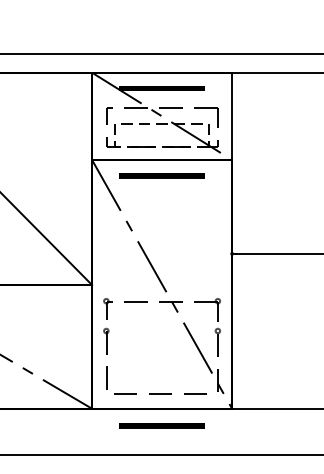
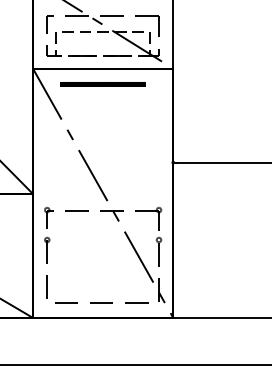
part: (161, 425) -> (102, 334), removed

